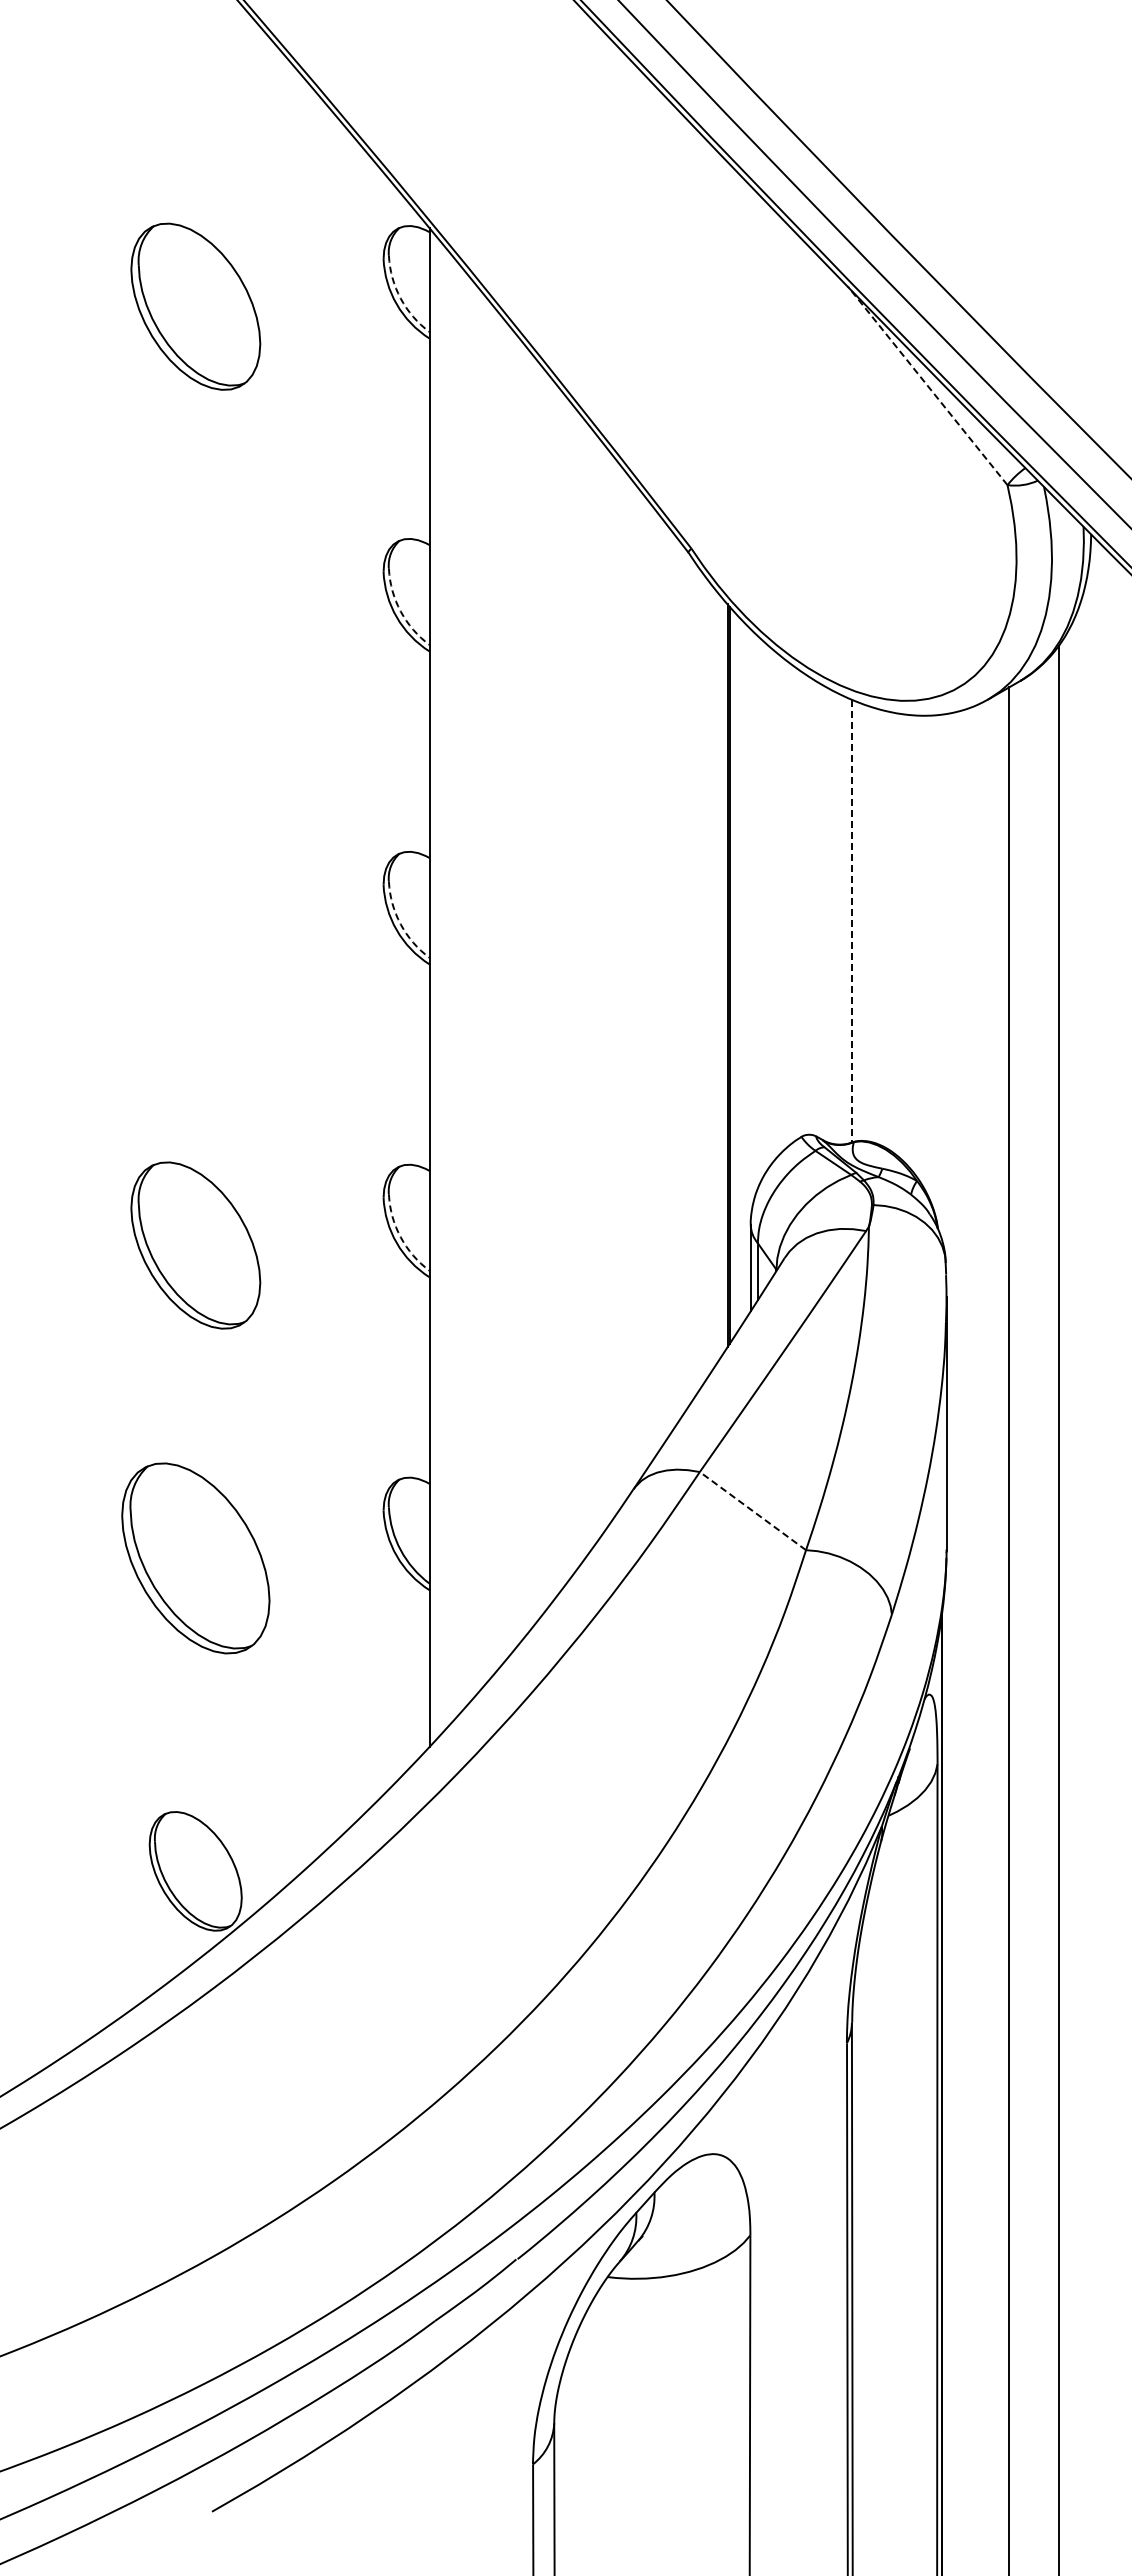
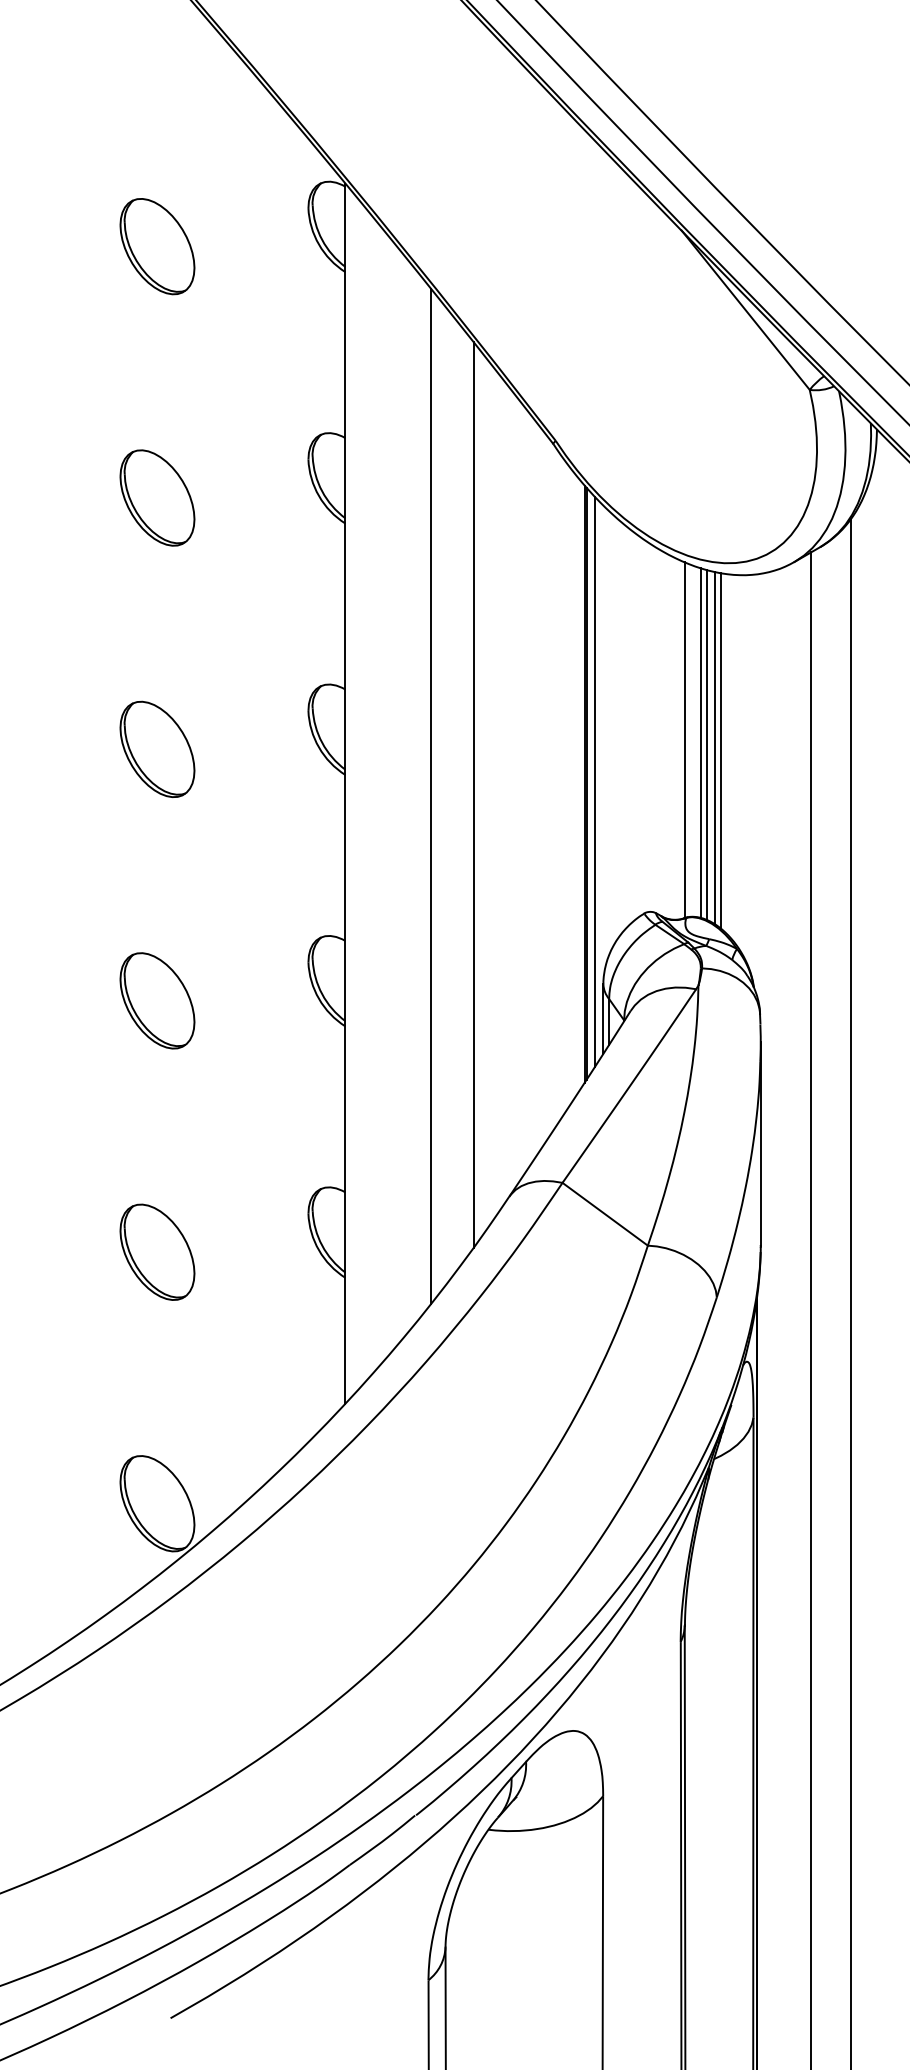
arc: (400, 298) -> (322, 239), dashed -> solid
part: (195, 306) -> (157, 246), size x0.71
line: (927, 385) -> (745, 309), dashed -> solid
arc: (400, 611) -> (322, 491), dashed -> solid
part: (195, 619) -> (157, 497), added
line: (851, 921) -> (684, 740), dashed -> solid
arc: (400, 924) -> (322, 742), dashed -> solid
line: (872, 924) -> (701, 742), added
line: (879, 926) -> (706, 744), added
line: (889, 930) -> (714, 747), added
part: (195, 932) -> (157, 749), added
line: (897, 934) -> (721, 750), added
line: (739, 972) -> (594, 781), added
line: (589, 988) -> (473, 794), added
line: (535, 991) -> (430, 796), added
arc: (400, 1237) -> (322, 994), dashed -> solid
part: (195, 1245) -> (157, 1000), size x0.71
line: (752, 1511) -> (604, 1214), dashed -> solid
part: (195, 1558) -> (157, 1252), size x0.62

